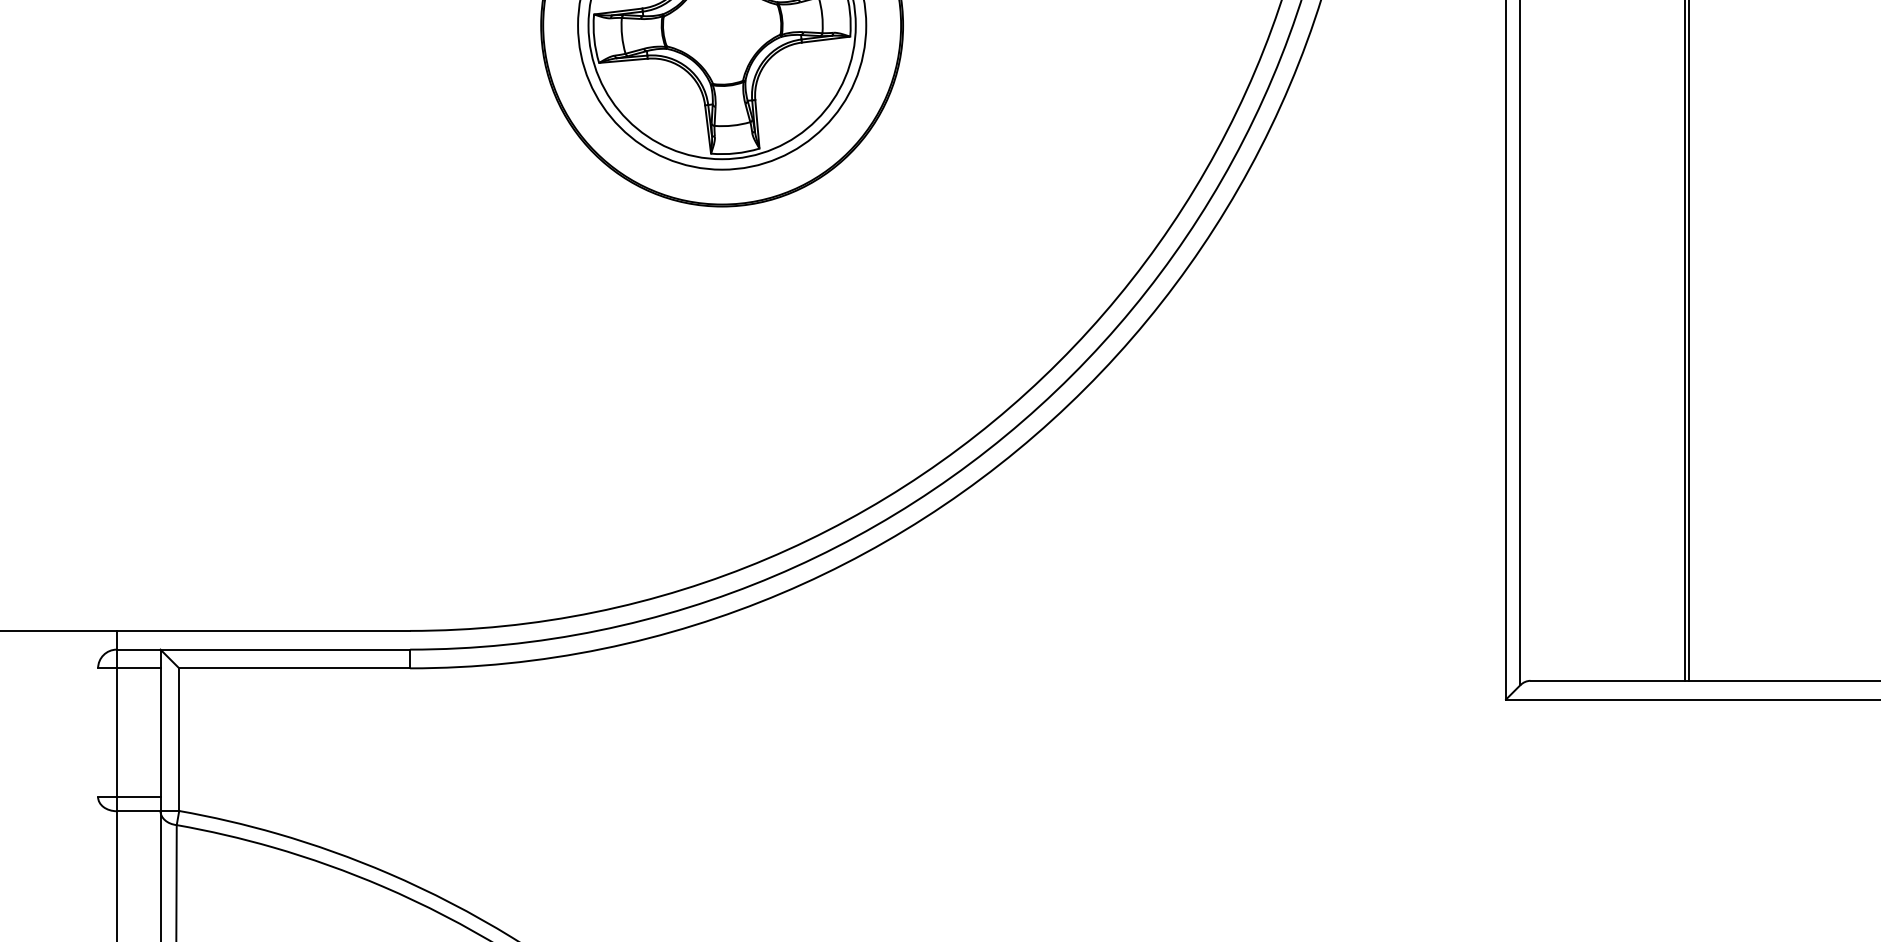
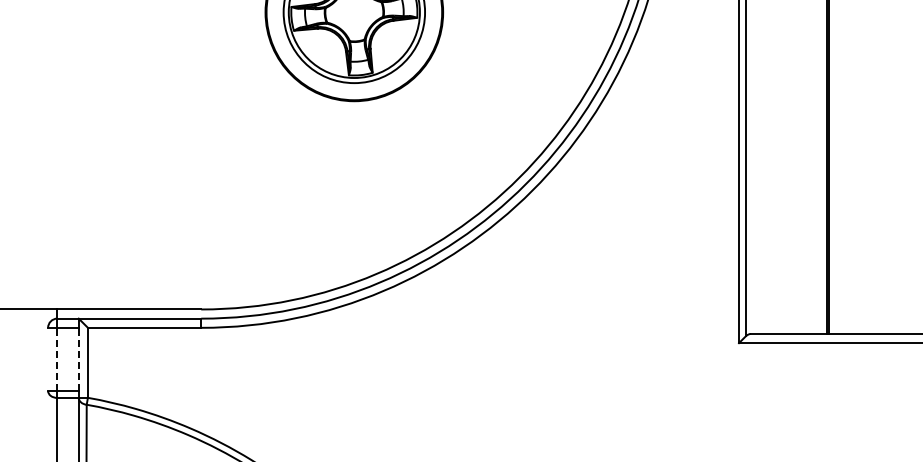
line: (117, 732) -> (57, 359), solid -> dashed
line: (159, 732) -> (78, 359), solid -> dashed

